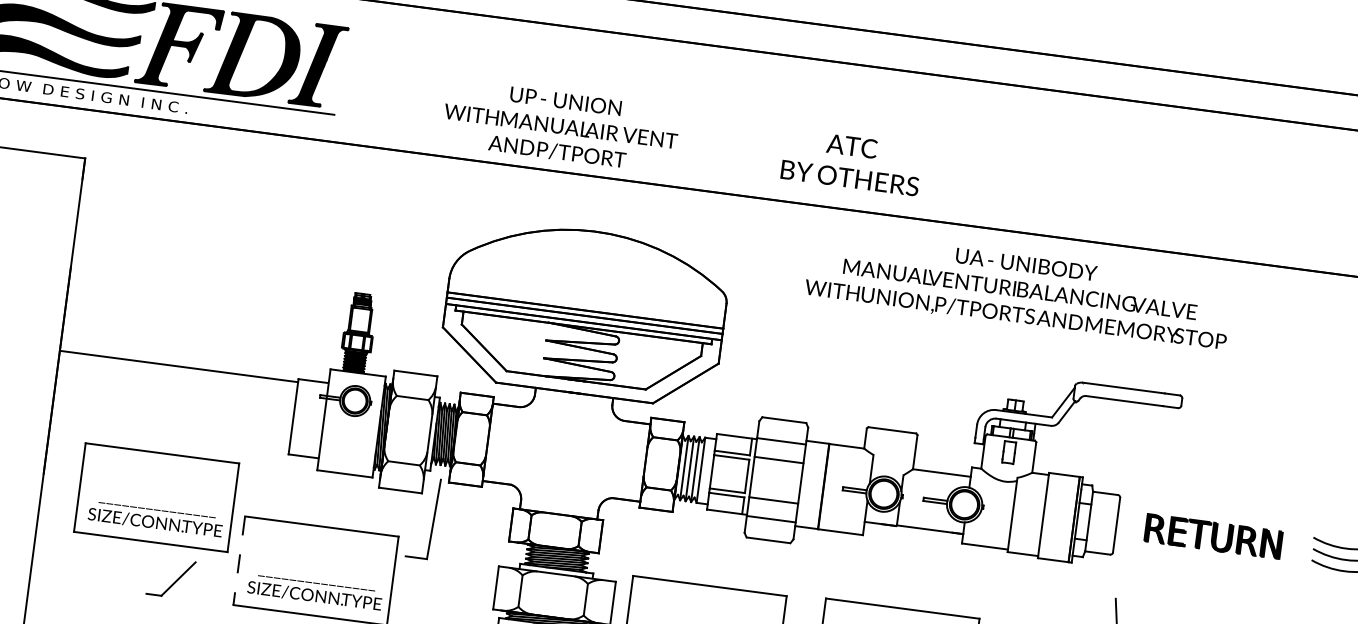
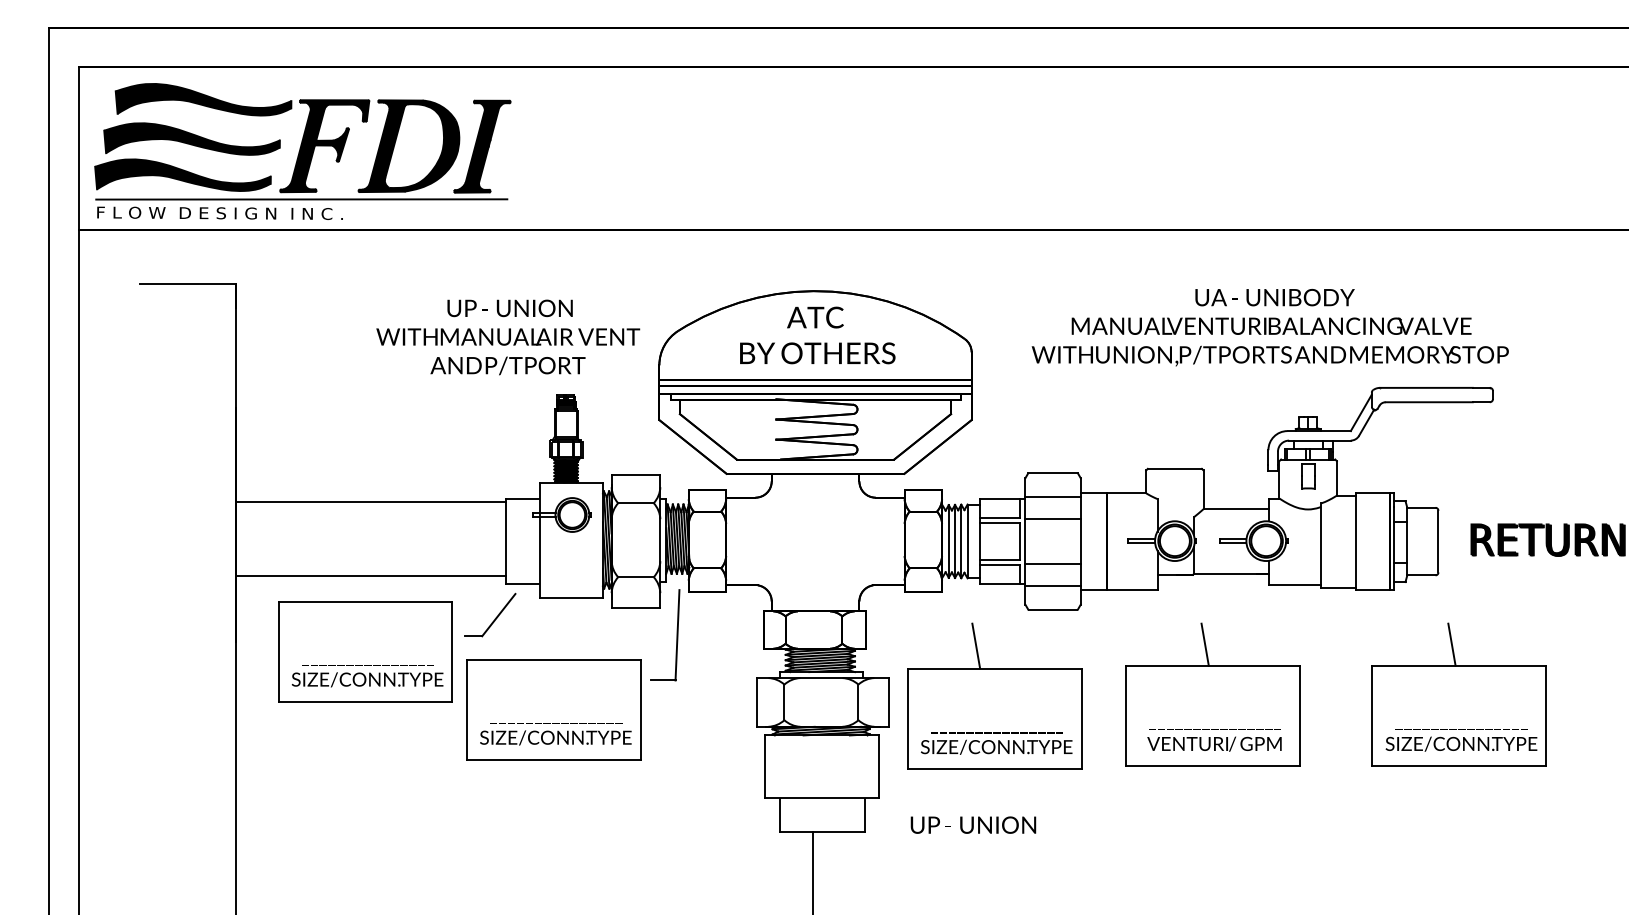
text: (561, 126) -> (508, 337), moved
text: (851, 162) -> (817, 335), moved
text: (1018, 290) -> (1269, 327), moved
line: (170, 431) -> (371, 576), added
line: (238, 561) -> (466, 710), dashed -> solid
line: (696, 563) -> (976, 645), added
part: (171, 577) -> (490, 614), moved
line: (898, 588) -> (1204, 644), added

